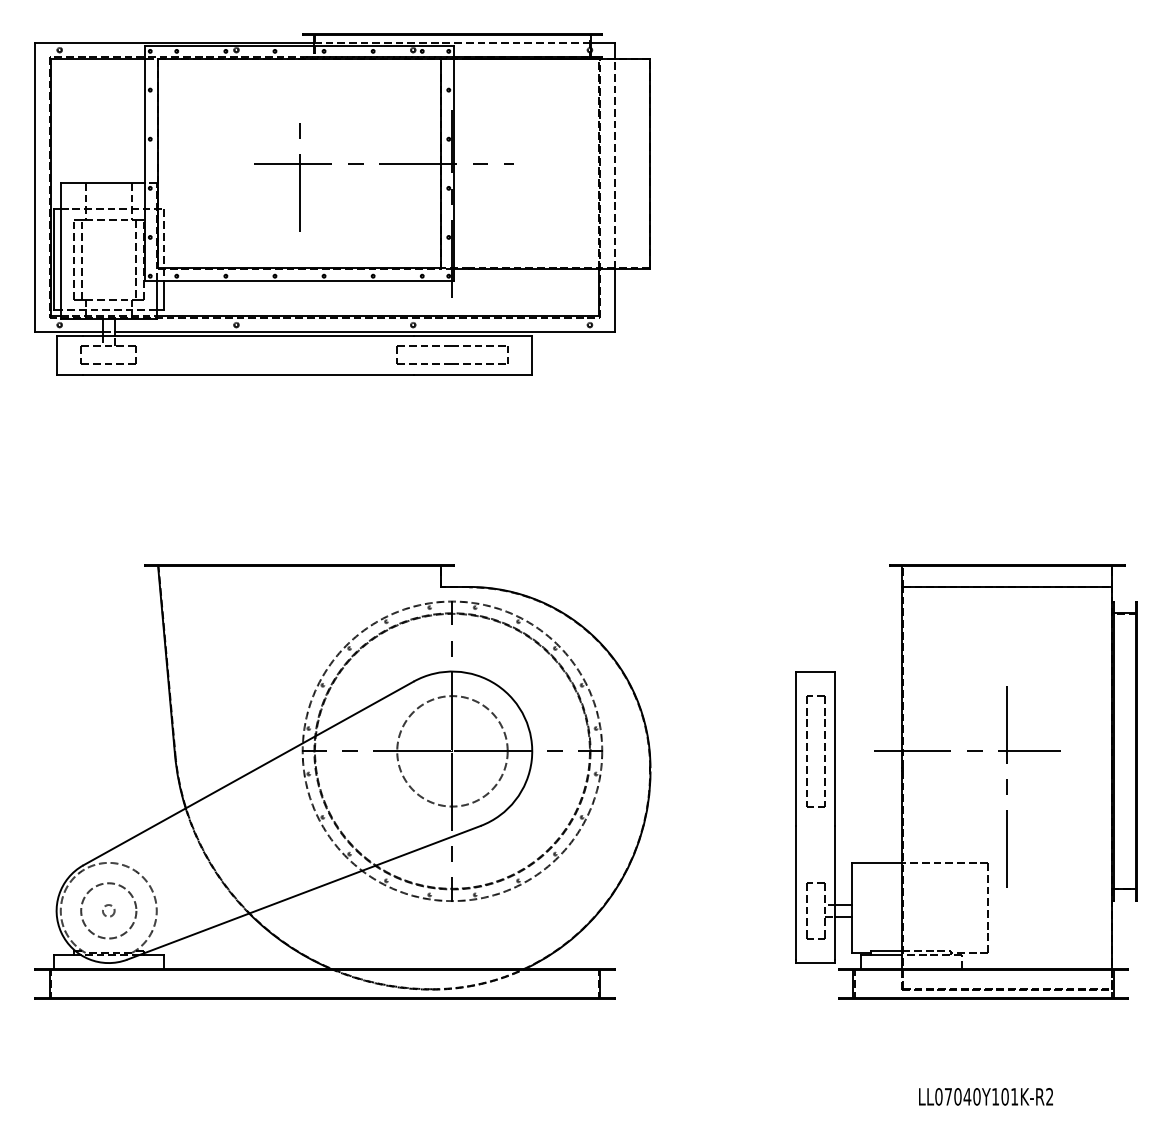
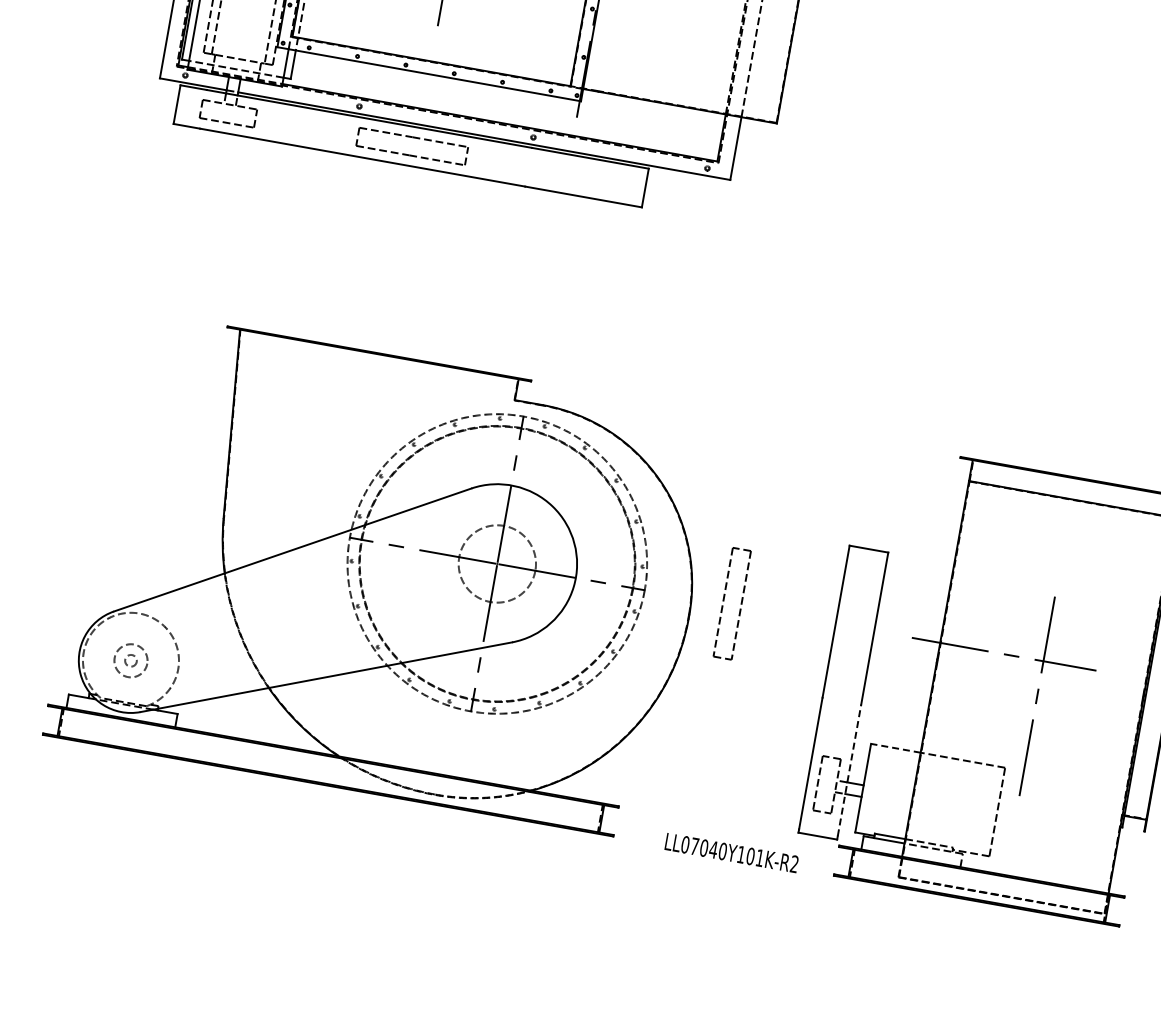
part: (452, 346) -> (413, 137), moved
part: (807, 750) -> (724, 601), moved
circle: (452, 751) -> (497, 564), size x0.7
line: (876, 862) -> (895, 747), solid -> dashed
line: (835, 892) -> (849, 770), solid -> dashed
circle: (108, 910) -> (130, 660), size x0.6
text: (985, 1096) -> (731, 852), moved

